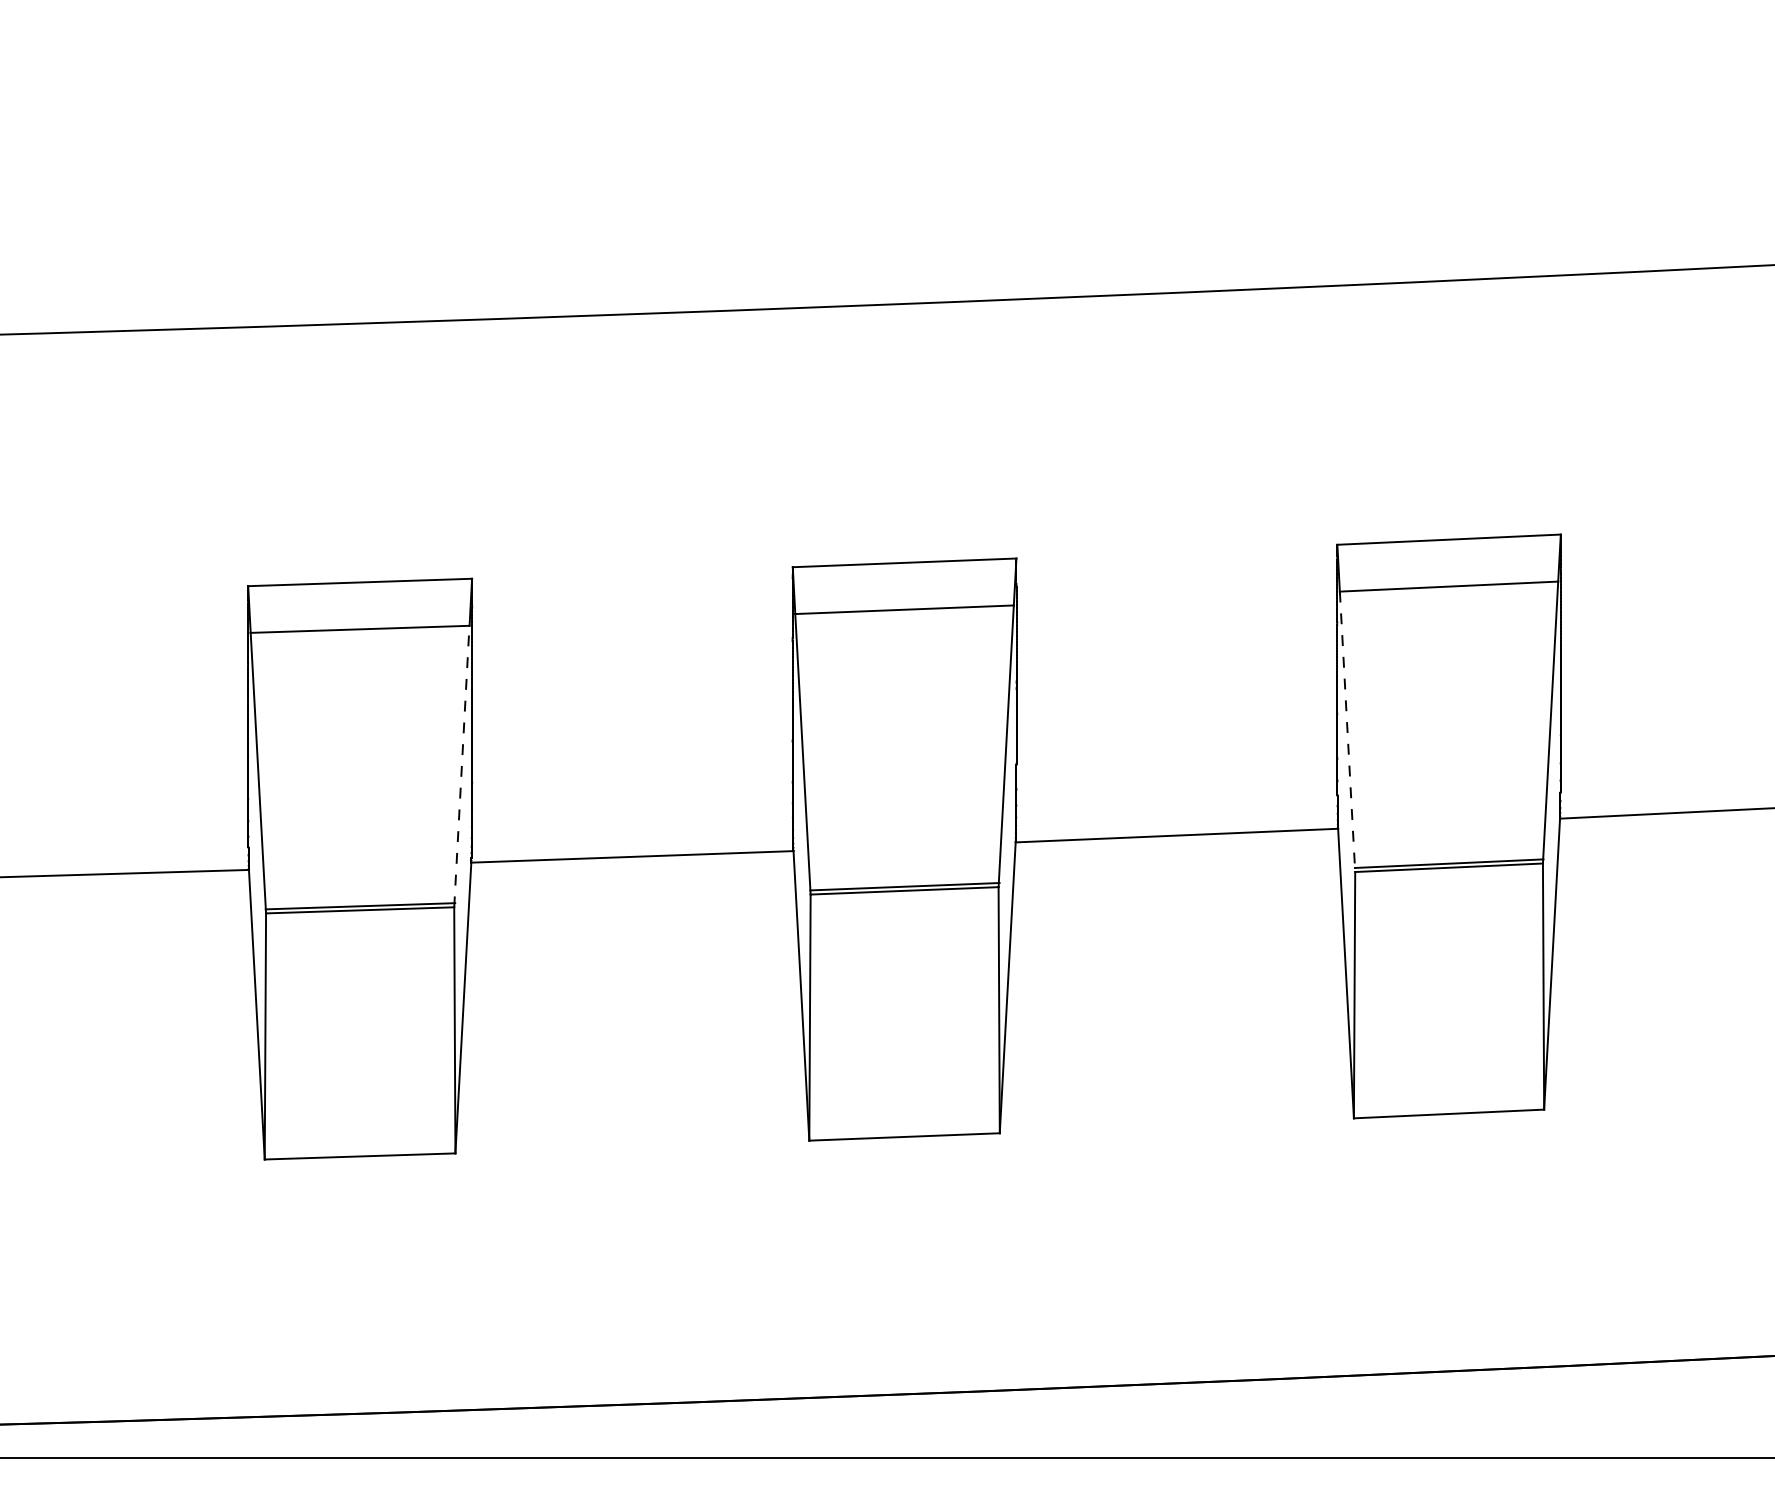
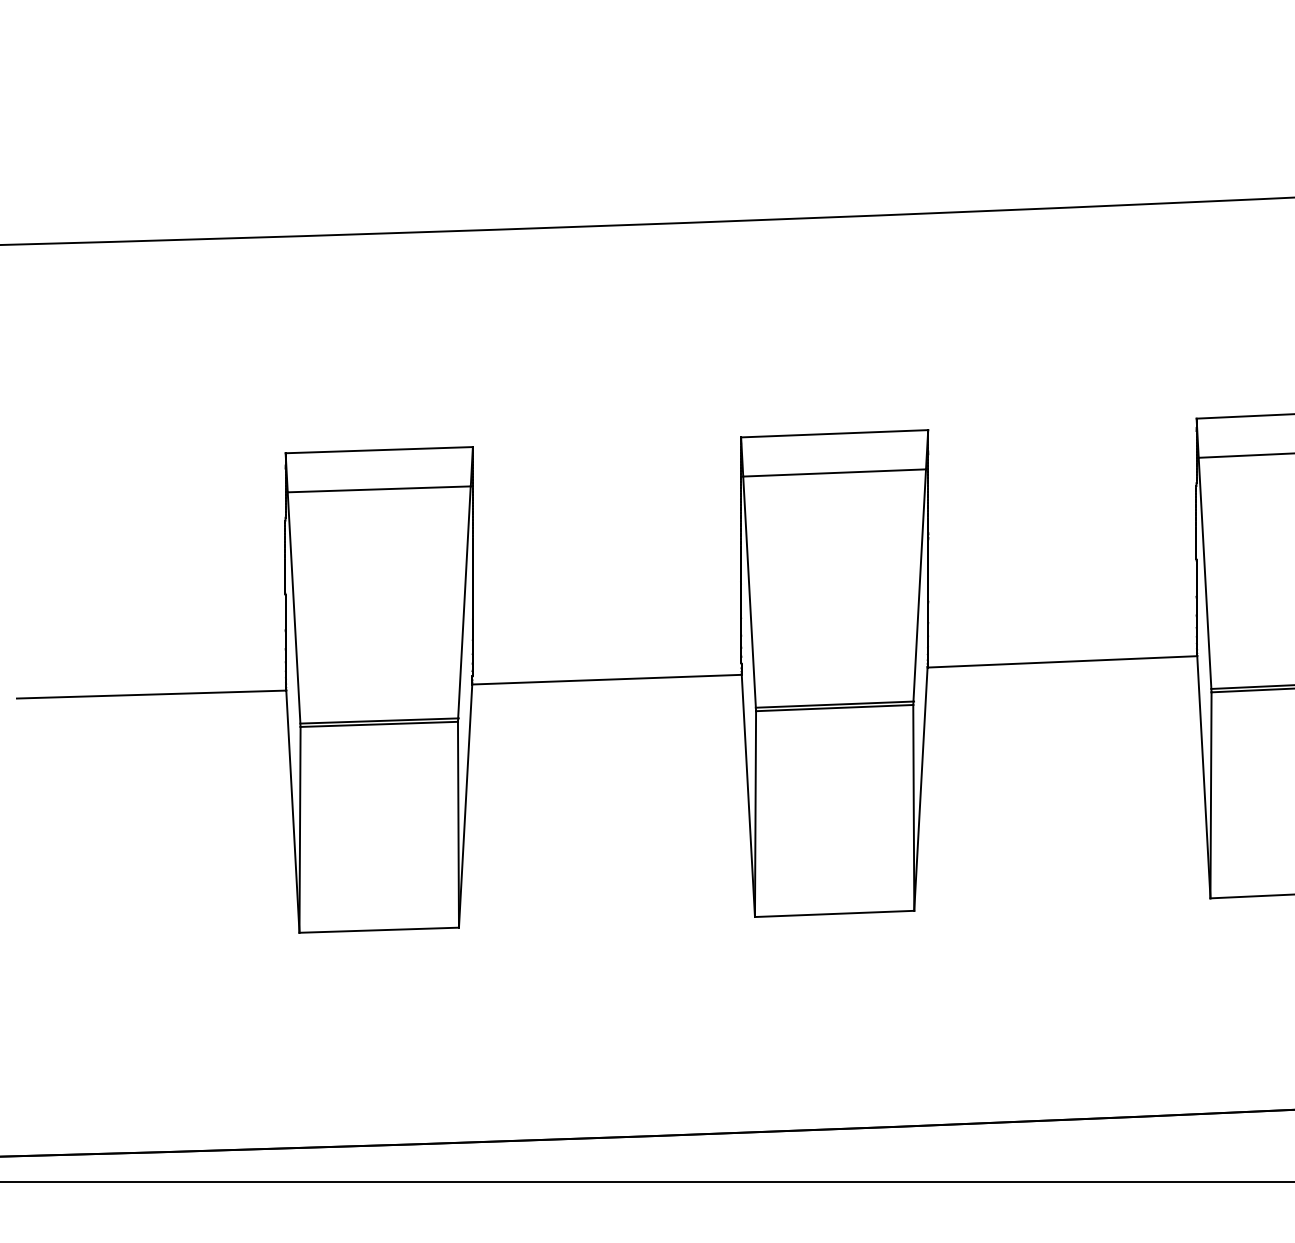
line: (1347, 732) -> (1205, 575), dashed -> solid
line: (461, 766) -> (464, 604), dashed -> solid

